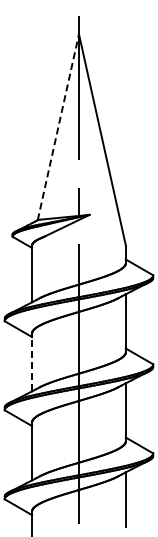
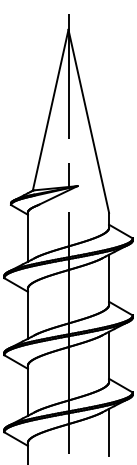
line: (58, 126) -> (50, 109), dashed -> solid
line: (32, 363) -> (28, 314), dashed -> solid

